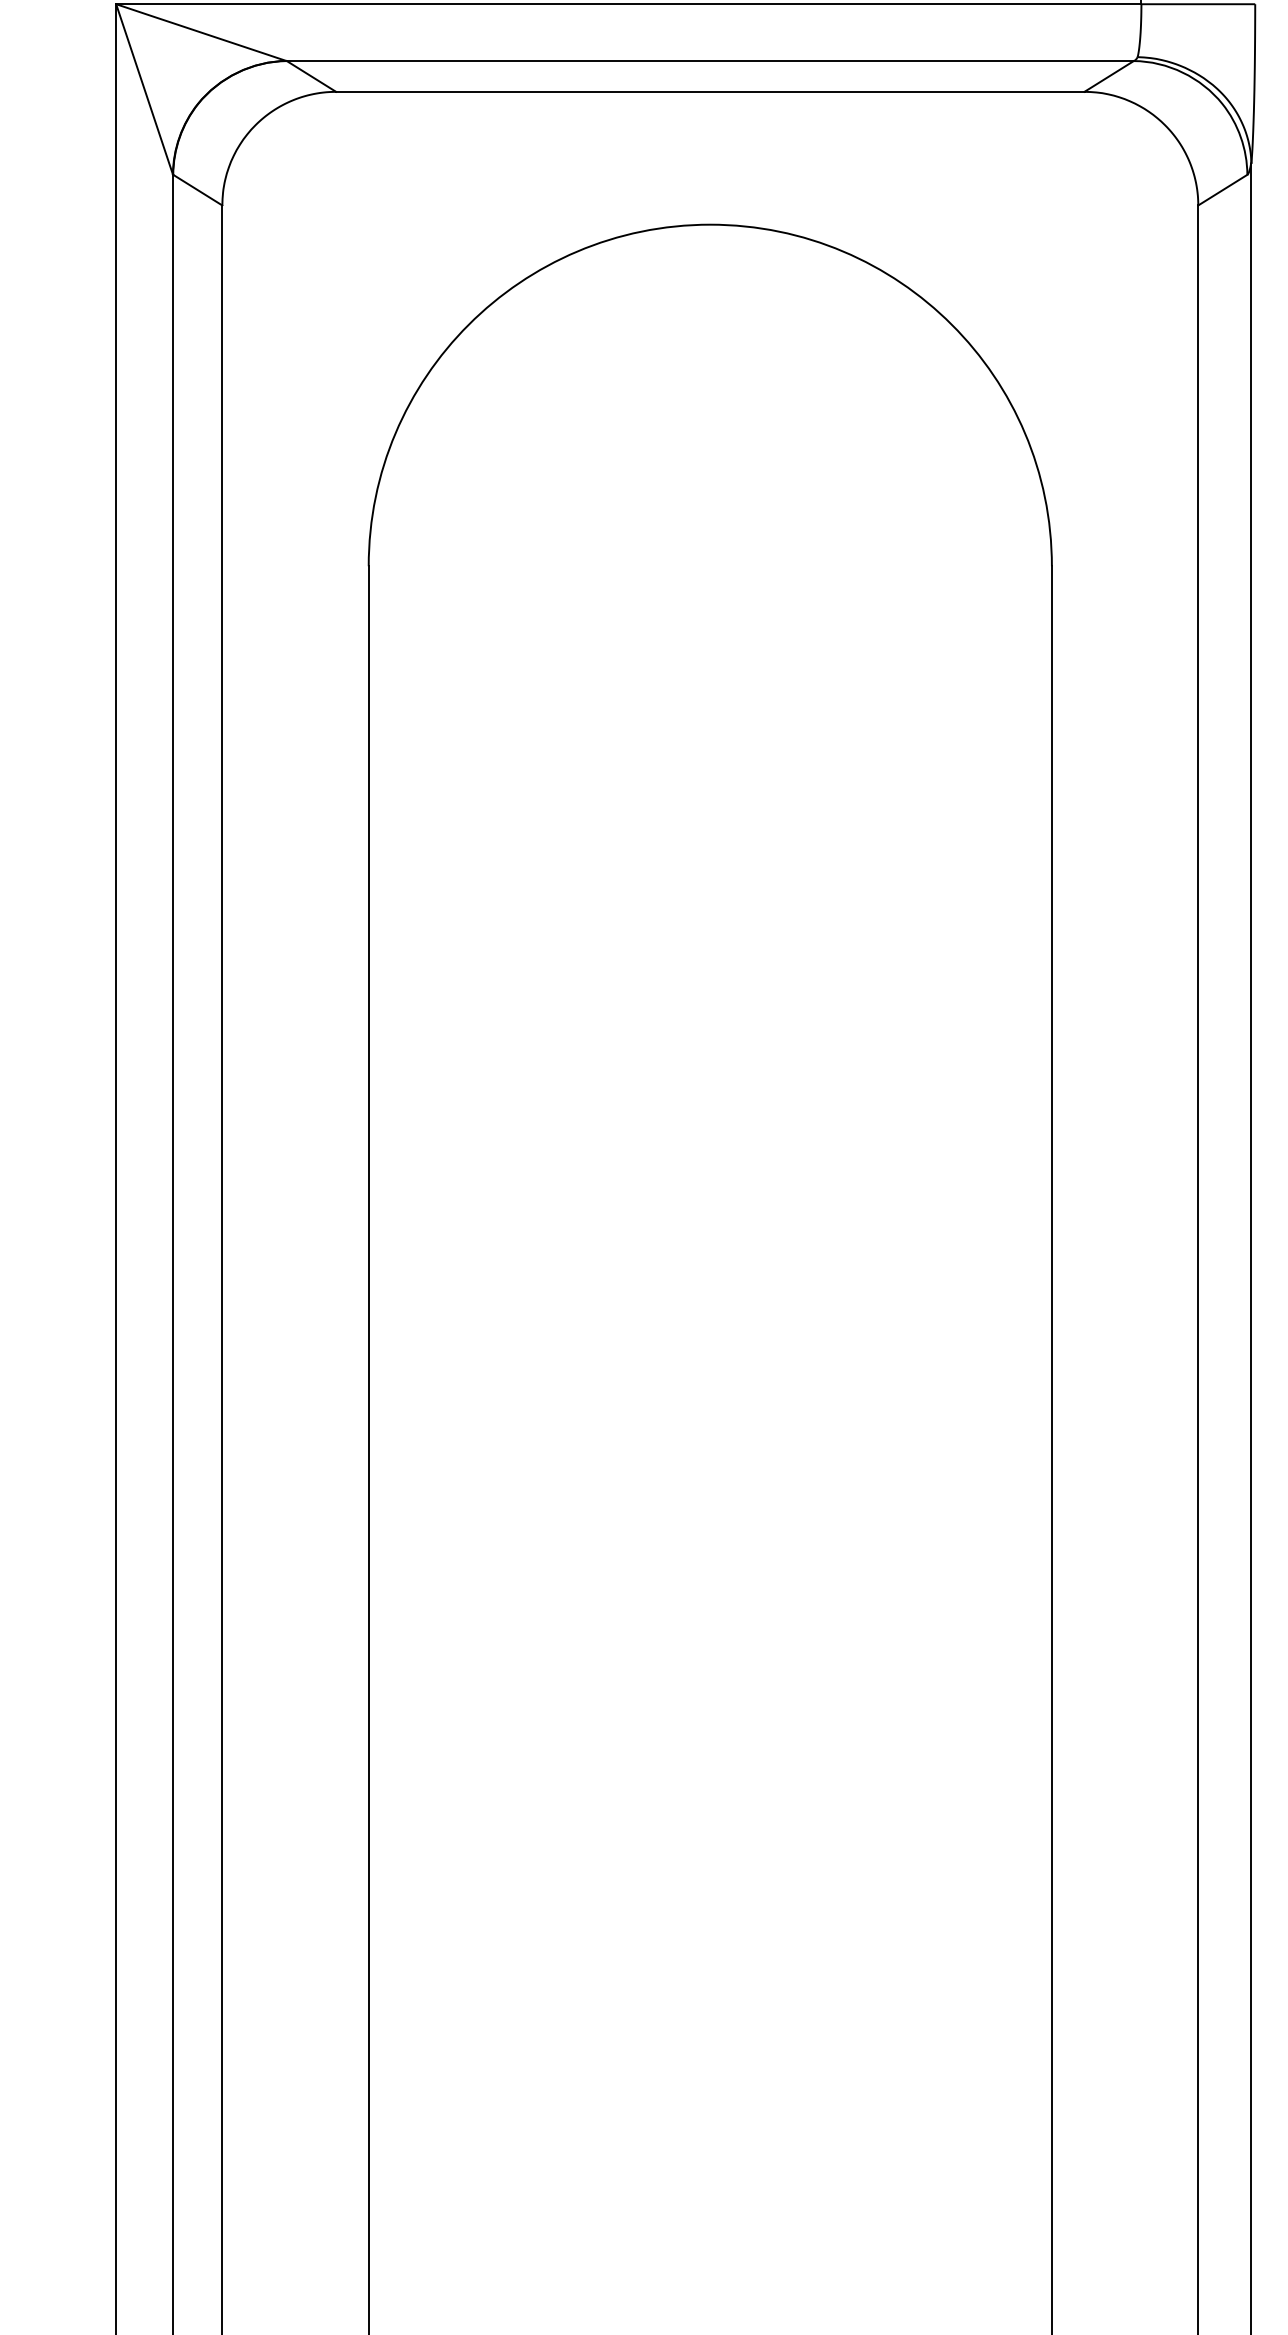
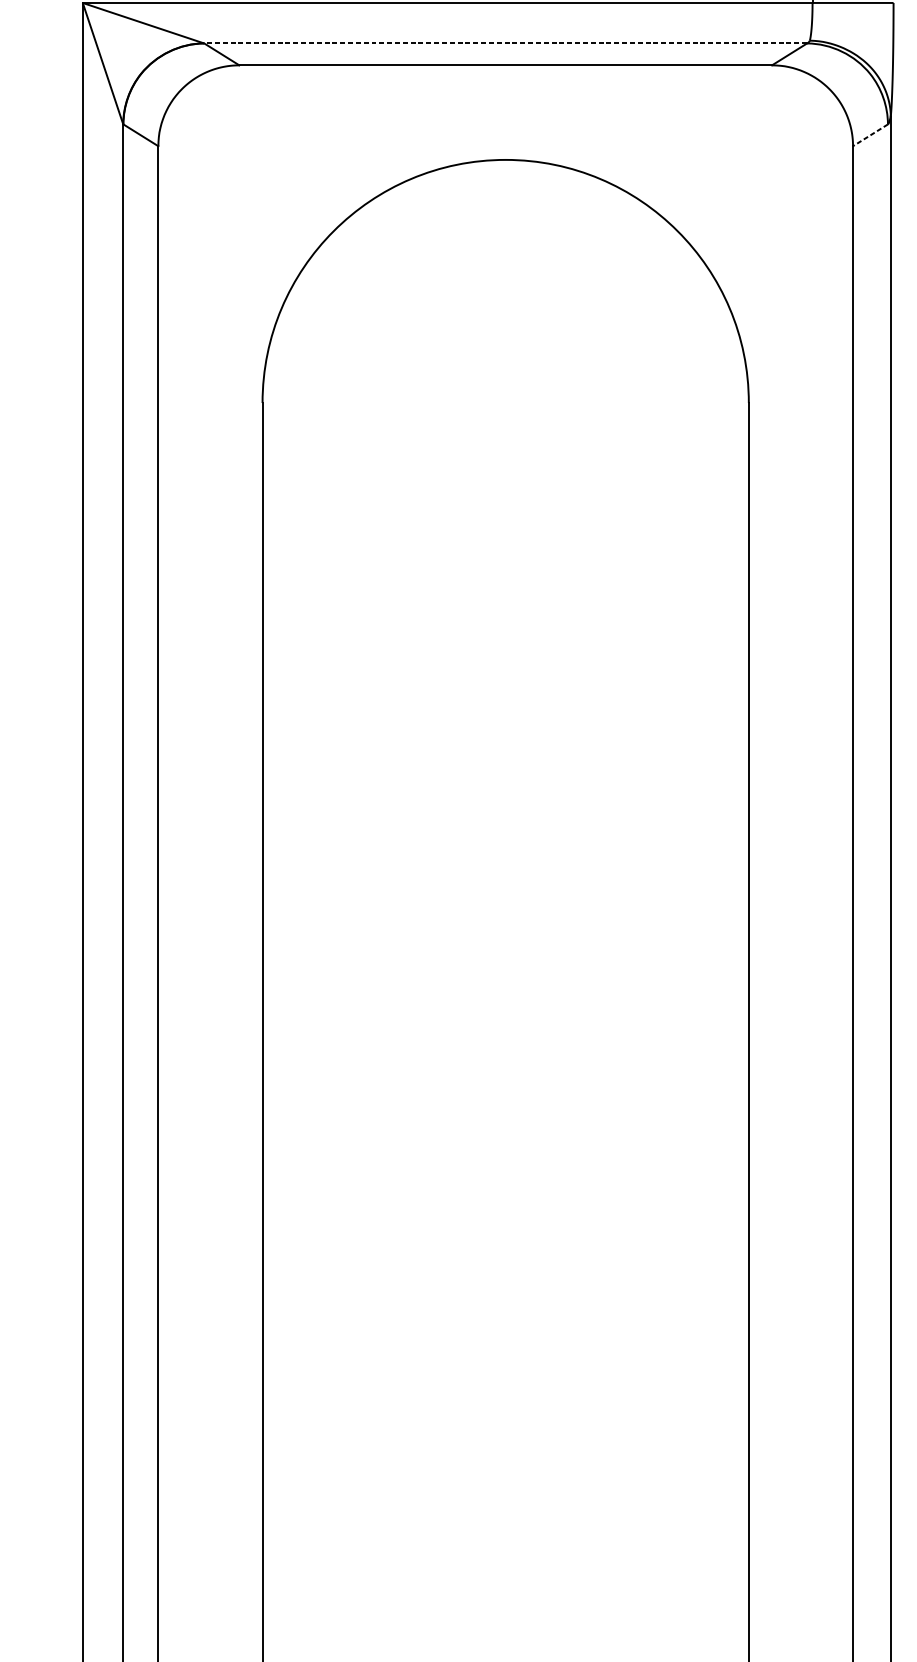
line: (709, 61) -> (505, 43), solid -> dashed
line: (1222, 190) -> (870, 135), solid -> dashed

